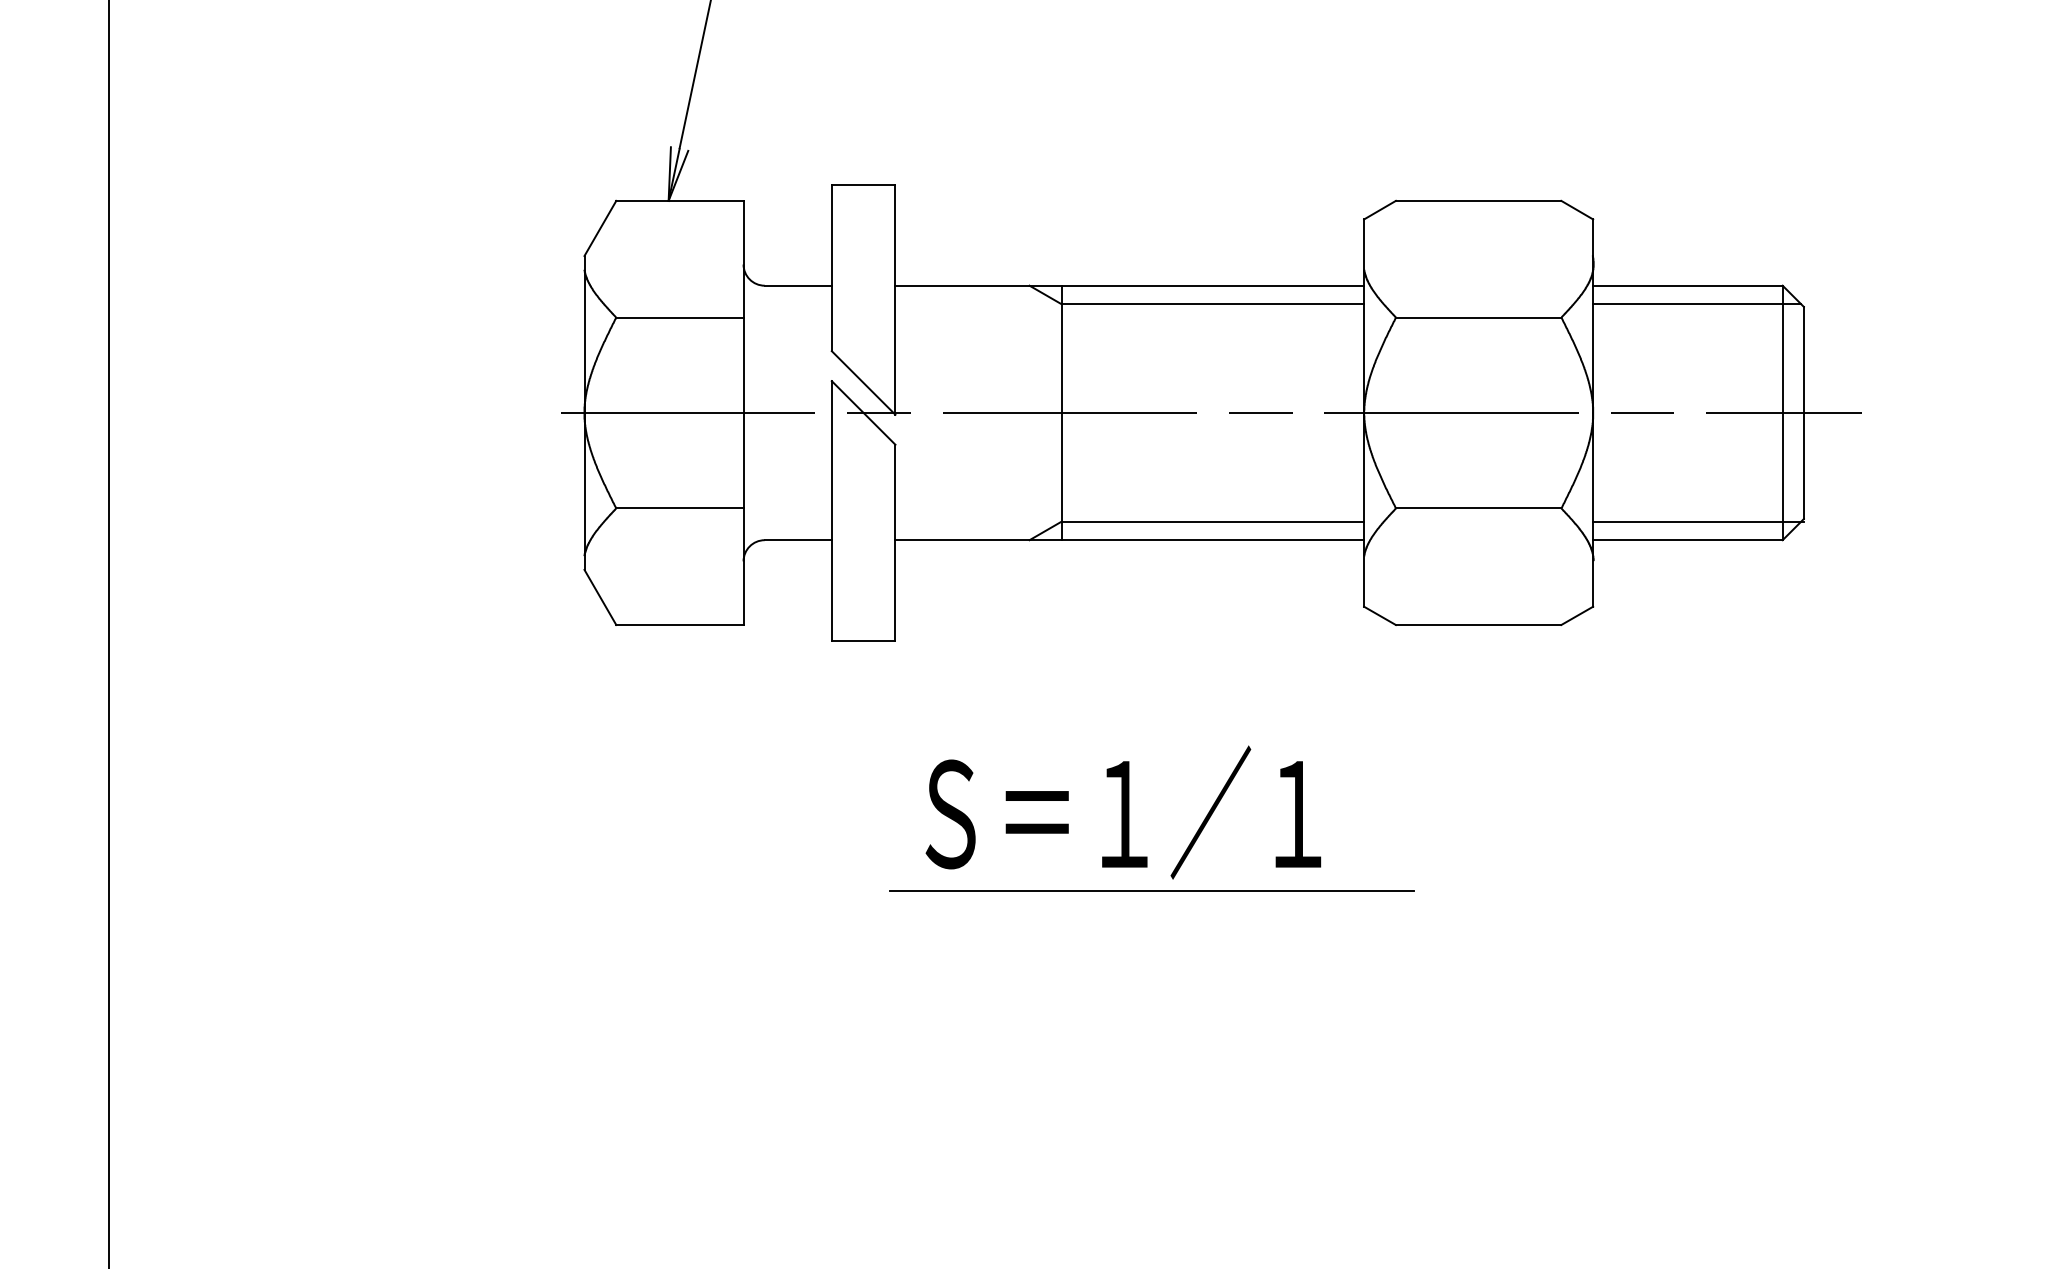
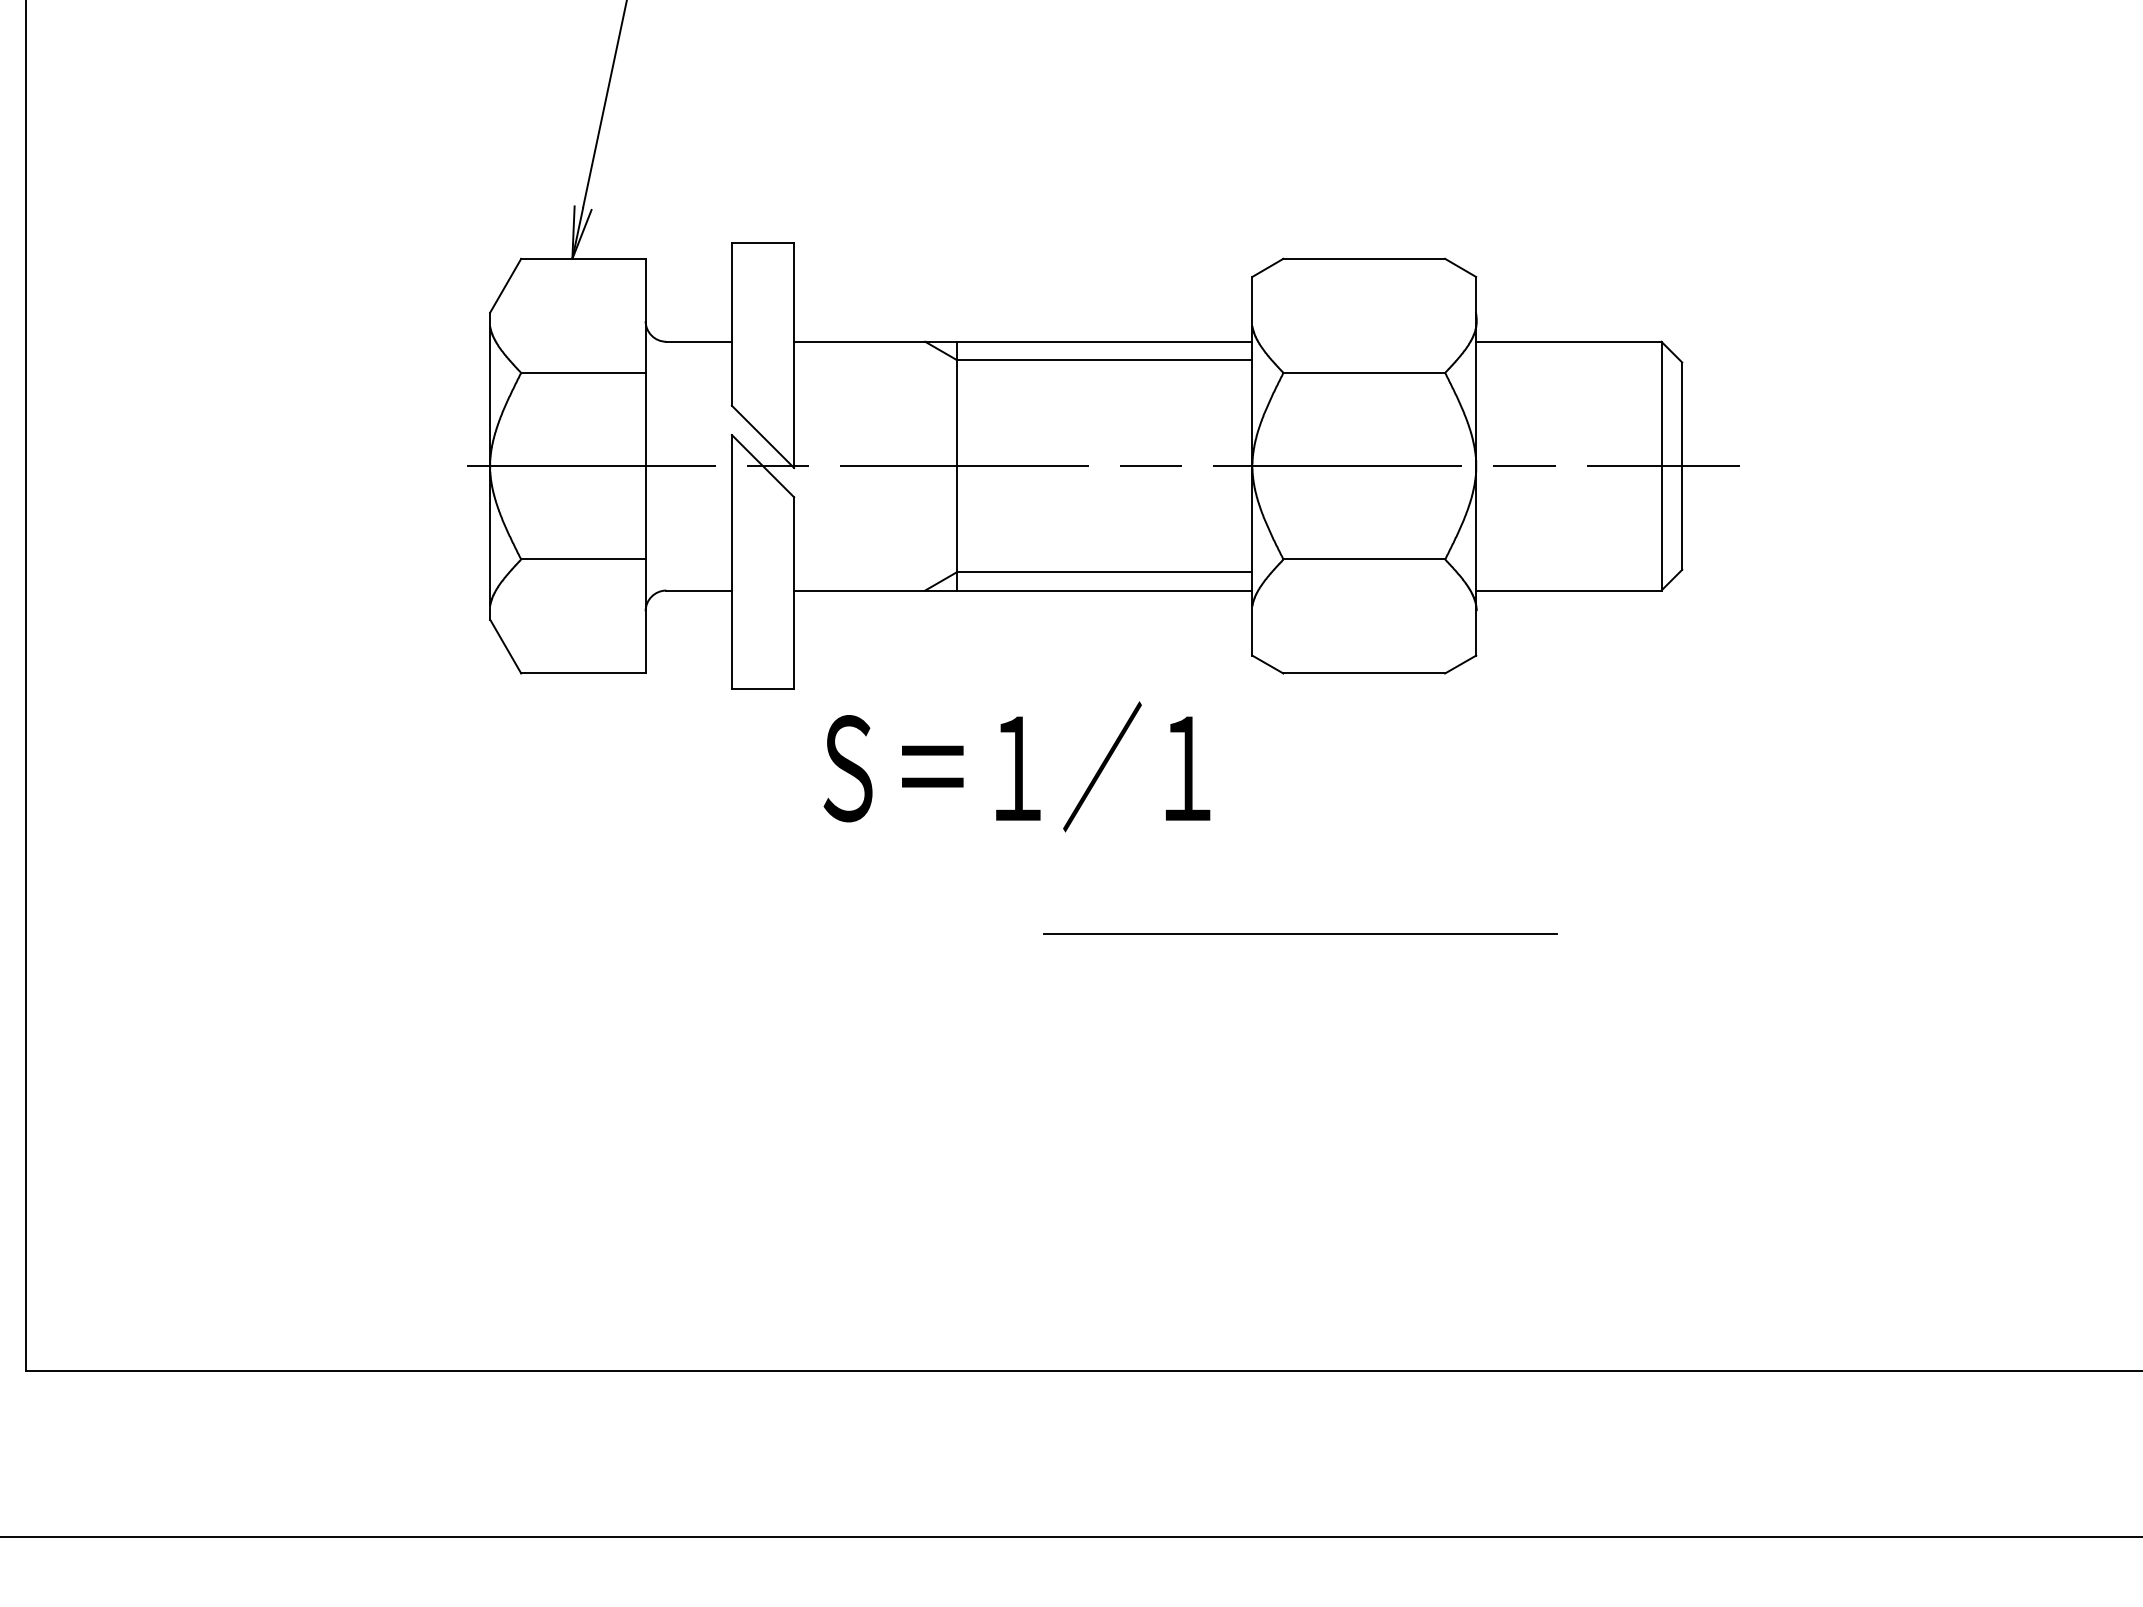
line: (1696, 303) -> (1577, 359), removed
line: (1698, 521) -> (1579, 572), removed
text: (1122, 812) -> (1016, 766), moved
line: (1152, 890) -> (1300, 933), moved

